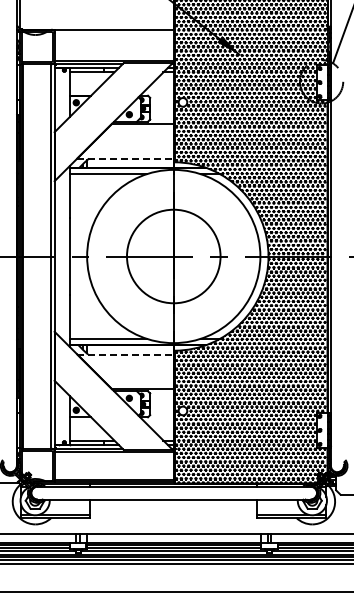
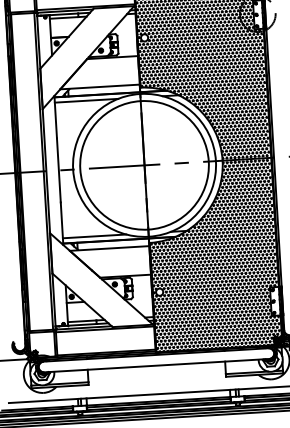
line: (125, 158) -> (99, 86), dashed -> solid
circle: (173, 256) -> (144, 165), size x1.67
line: (125, 354) -> (109, 248), dashed -> solid

